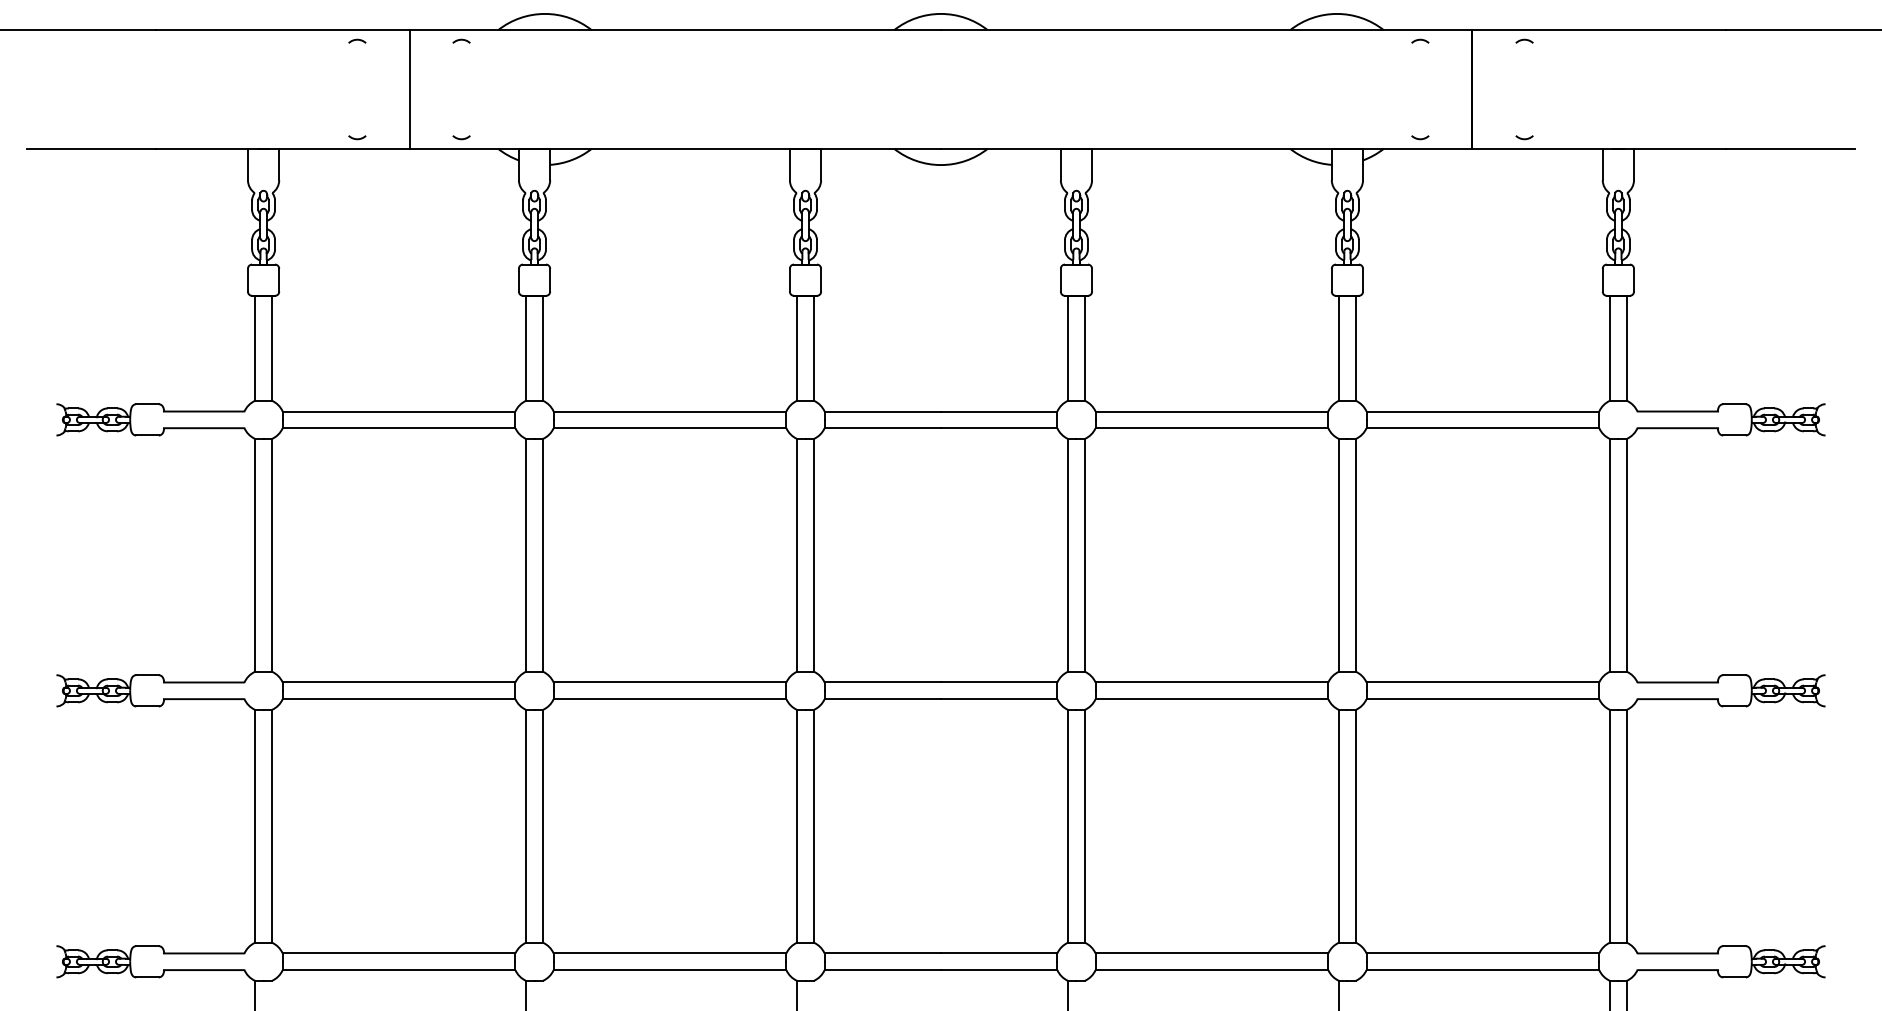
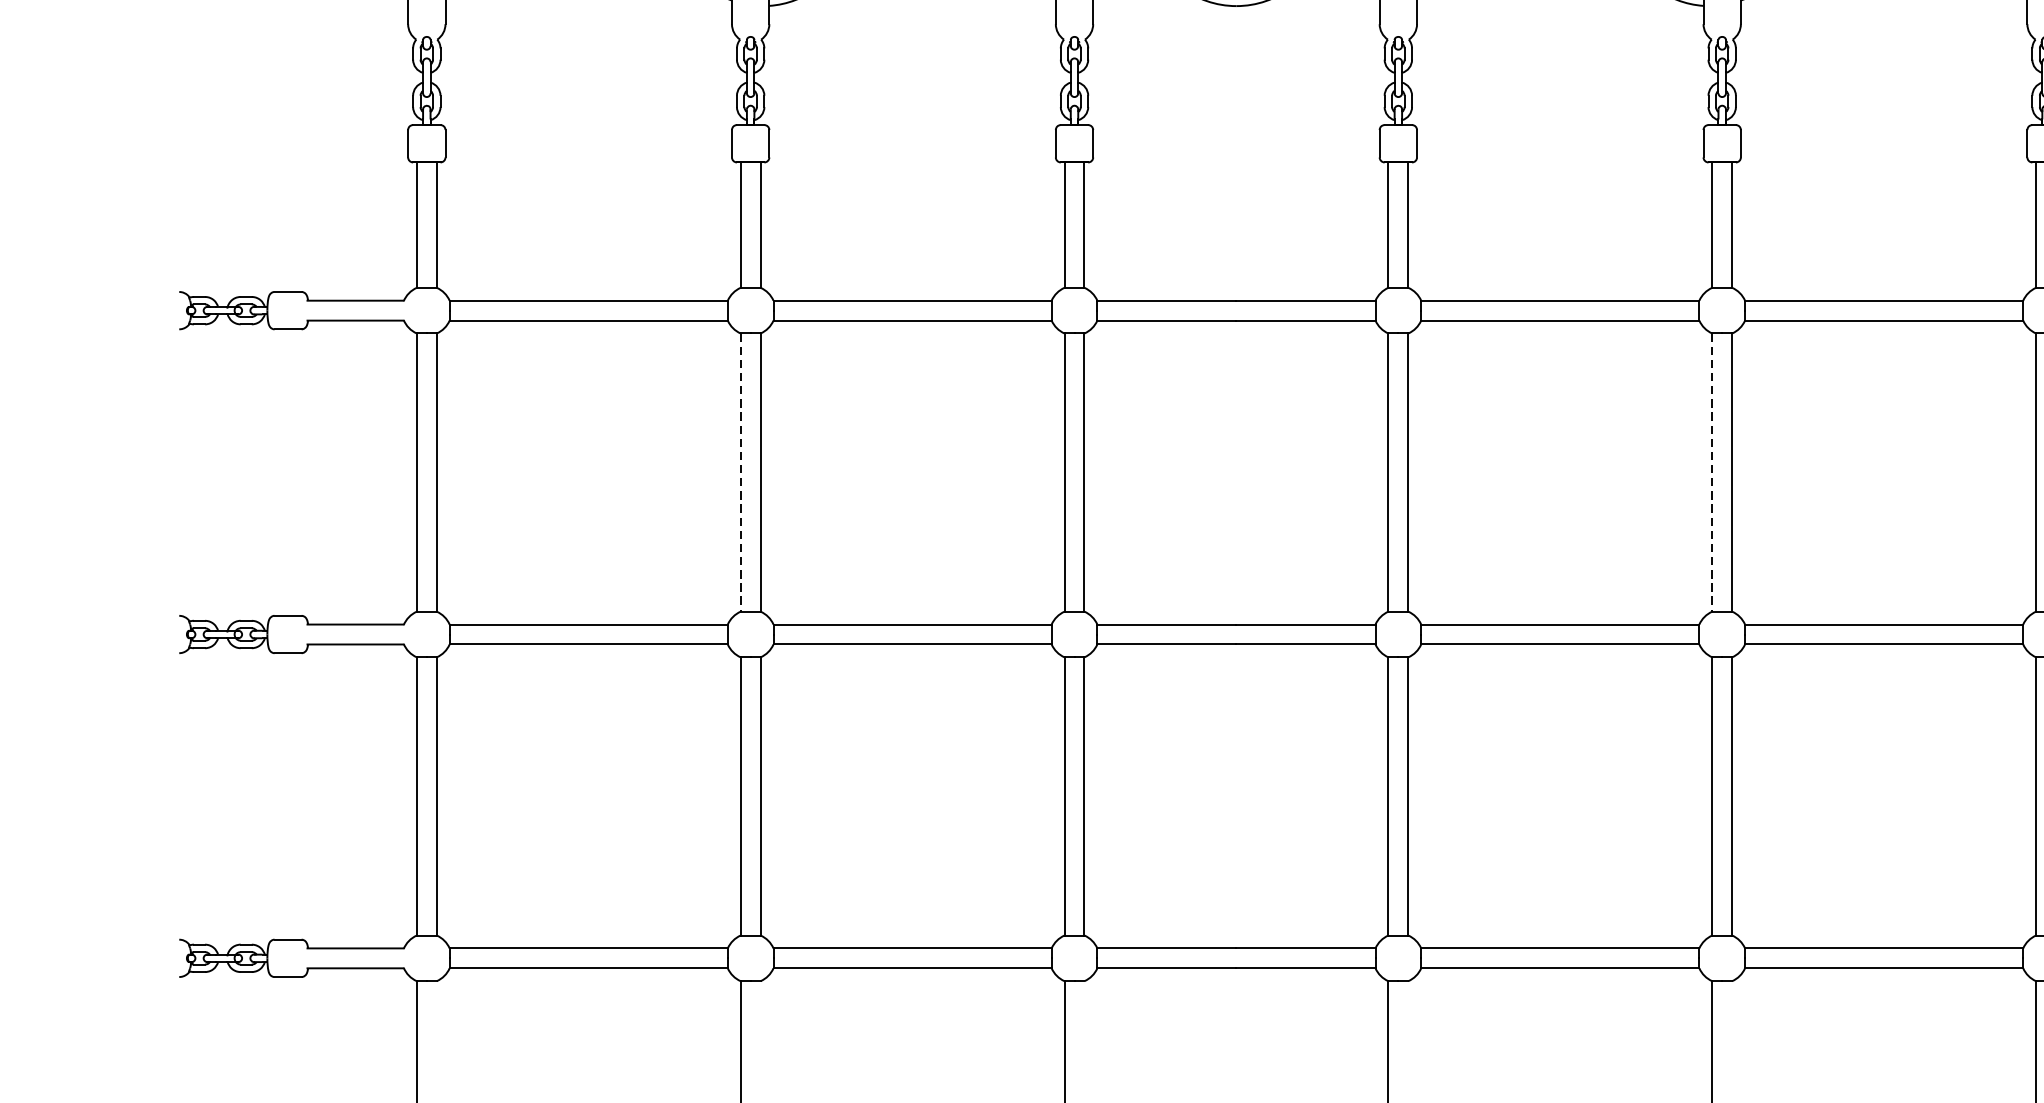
line: (526, 555) -> (741, 472), solid -> dashed
line: (1339, 555) -> (1712, 472), solid -> dashed

